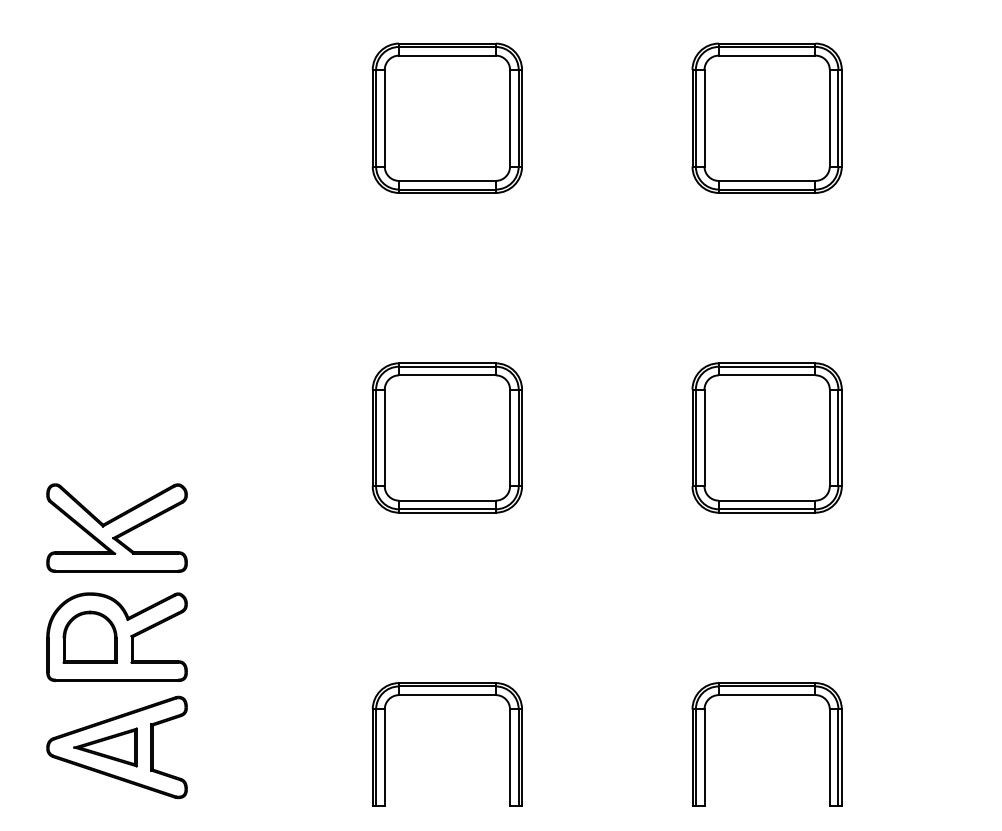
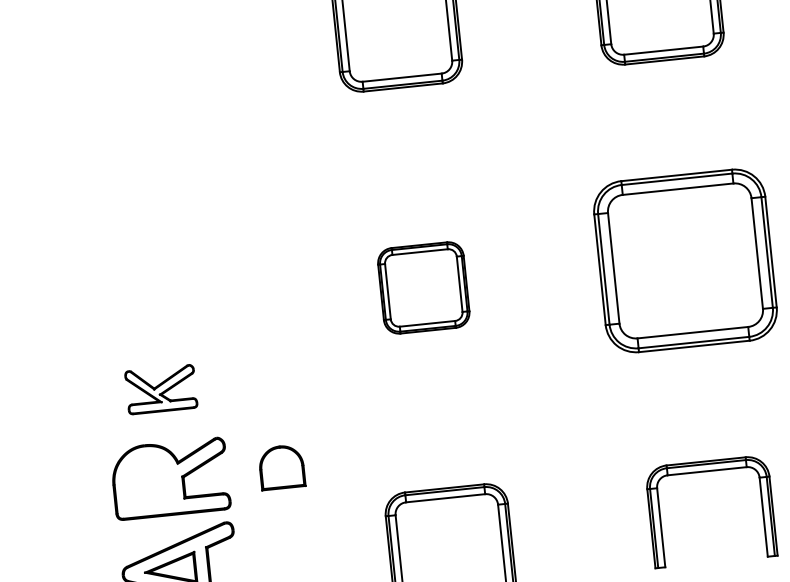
part: (446, 437) -> (423, 287), size x0.7
part: (766, 437) -> (684, 260), size x1.4
part: (116, 527) -> (160, 389), size x0.6
part: (89, 636) -> (281, 466), moved

